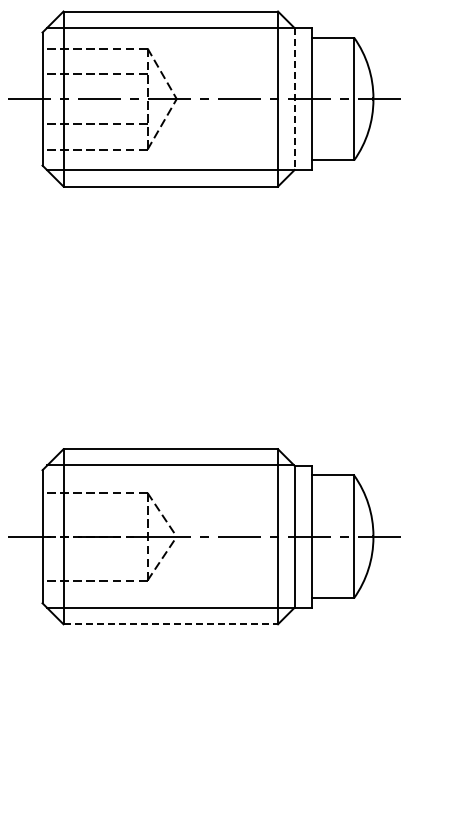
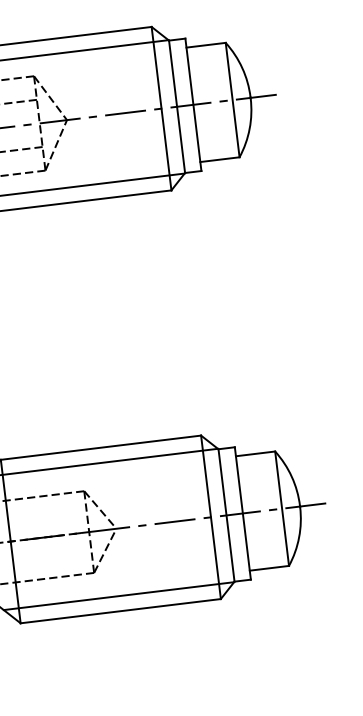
line: (294, 99) -> (176, 107), dashed -> solid
line: (171, 624) -> (121, 611), dashed -> solid

